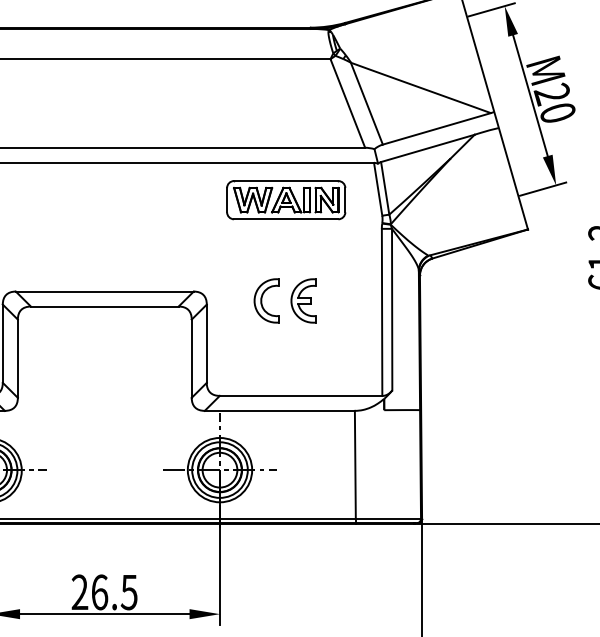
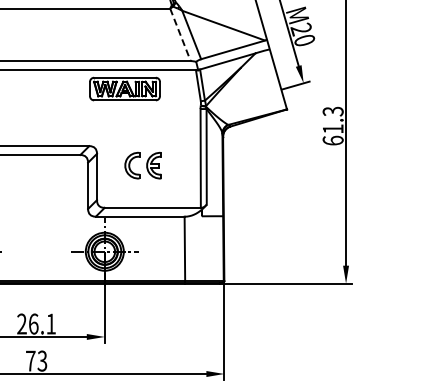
line: (347, 104) -> (180, 35), solid -> dashed
part: (285, 199) -> (124, 88), moved
part: (283, 300) -> (142, 165), moved
text: (128, 591) -> (50, 323), 26.5 -> 26.1

